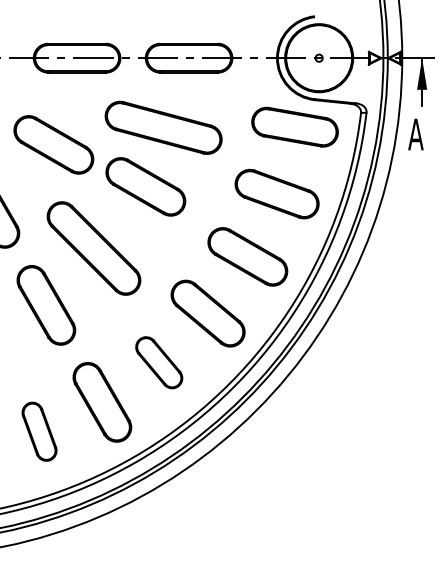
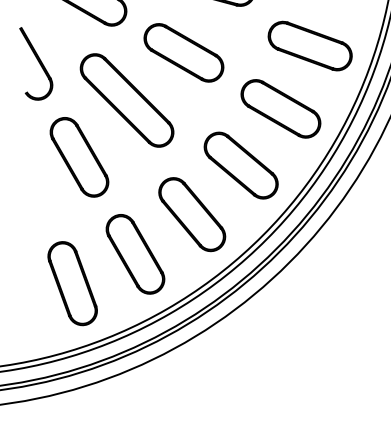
part: (145, 186) -> (183, 52), moved
part: (159, 362) -> (192, 214), size x1.43
part: (39, 431) -> (72, 283), size x1.43

